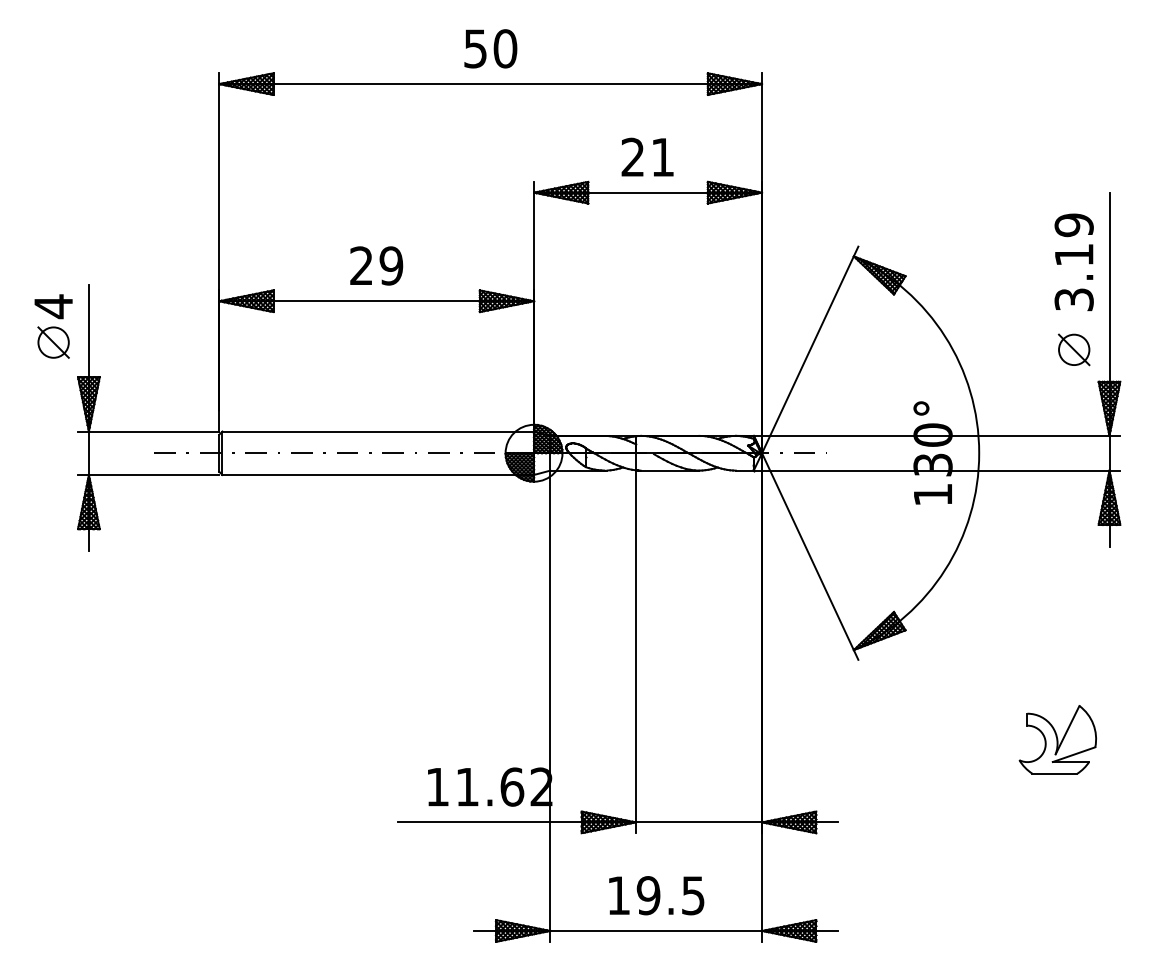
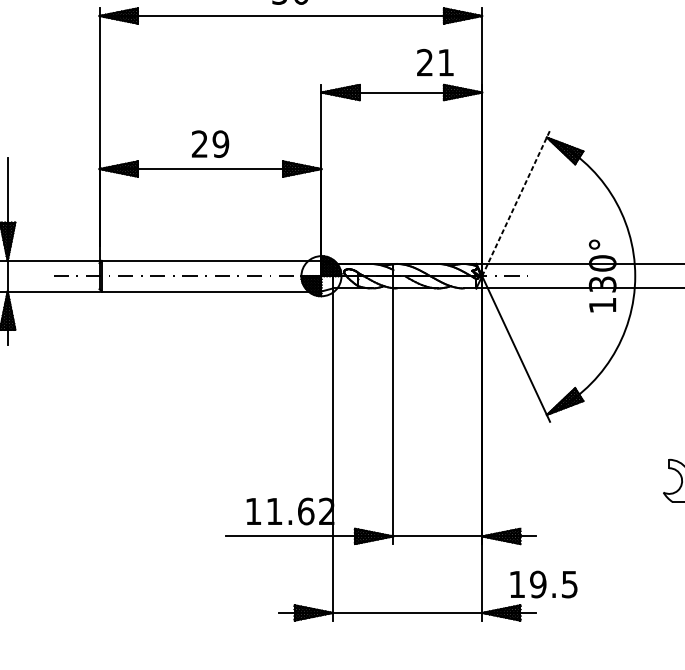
text: (647, 156) -> (435, 62), moved
line: (810, 349) -> (516, 203), solid -> dashed
text: (656, 895) -> (543, 584), moved

